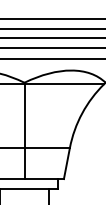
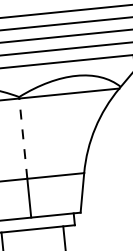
line: (24, 115) -> (23, 138), solid -> dashed

